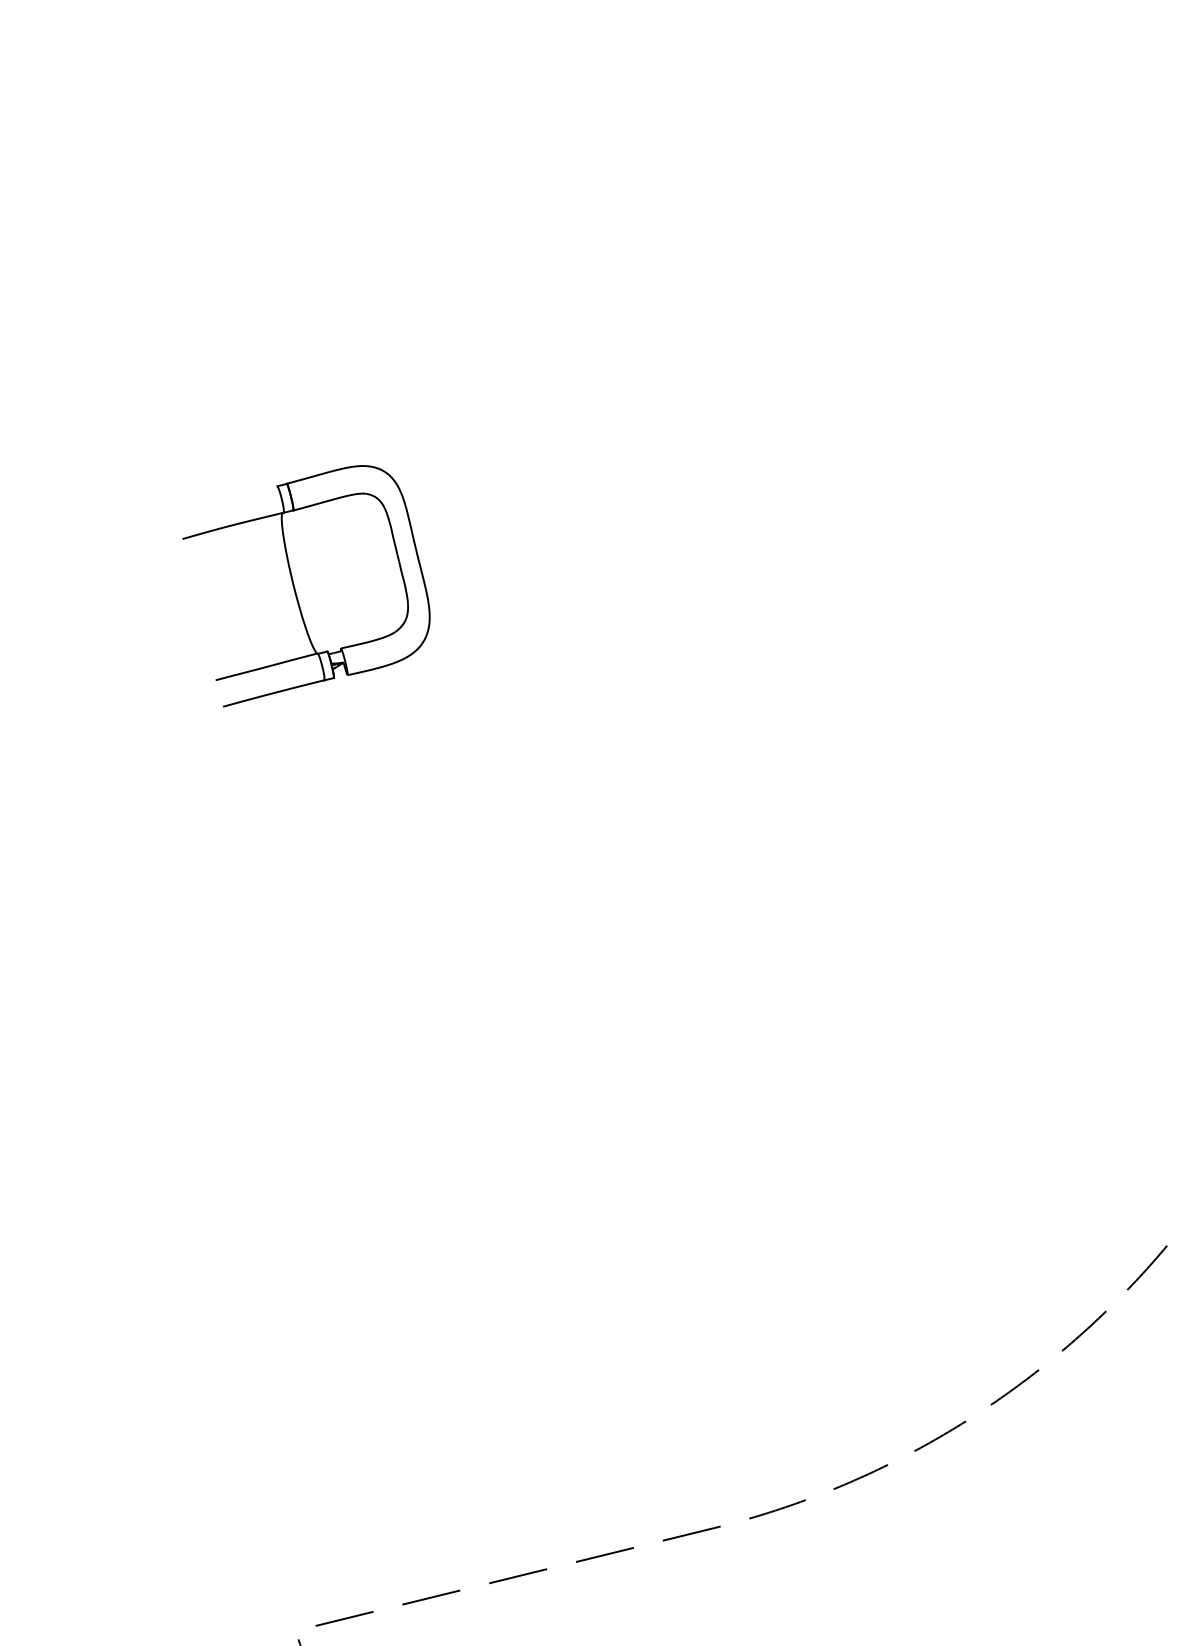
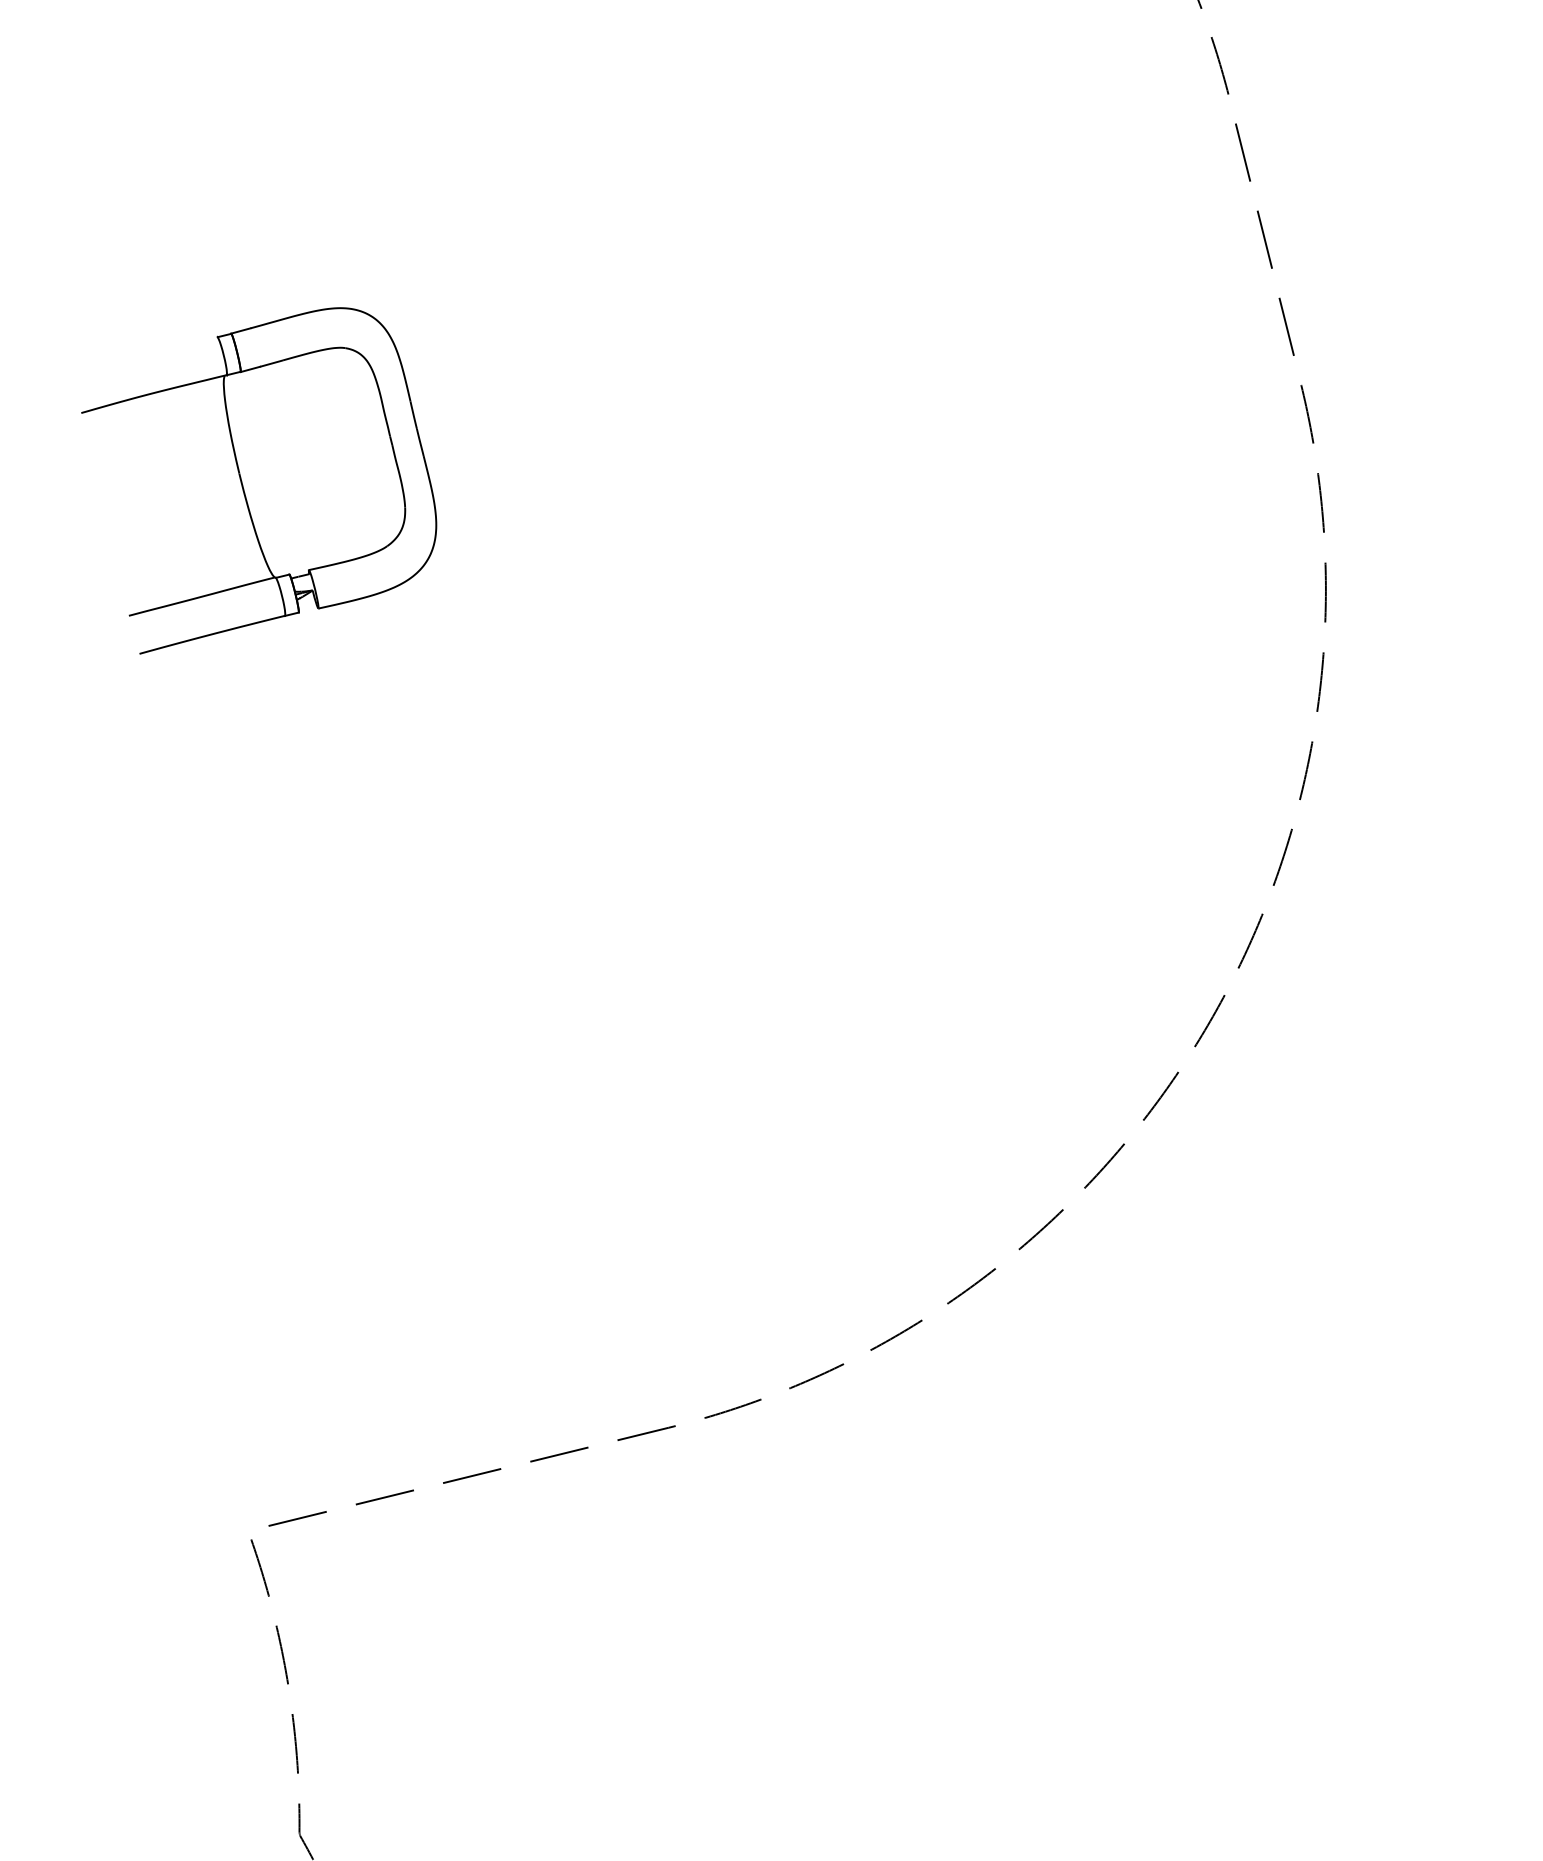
part: (306, 585) -> (259, 480), size x1.43

